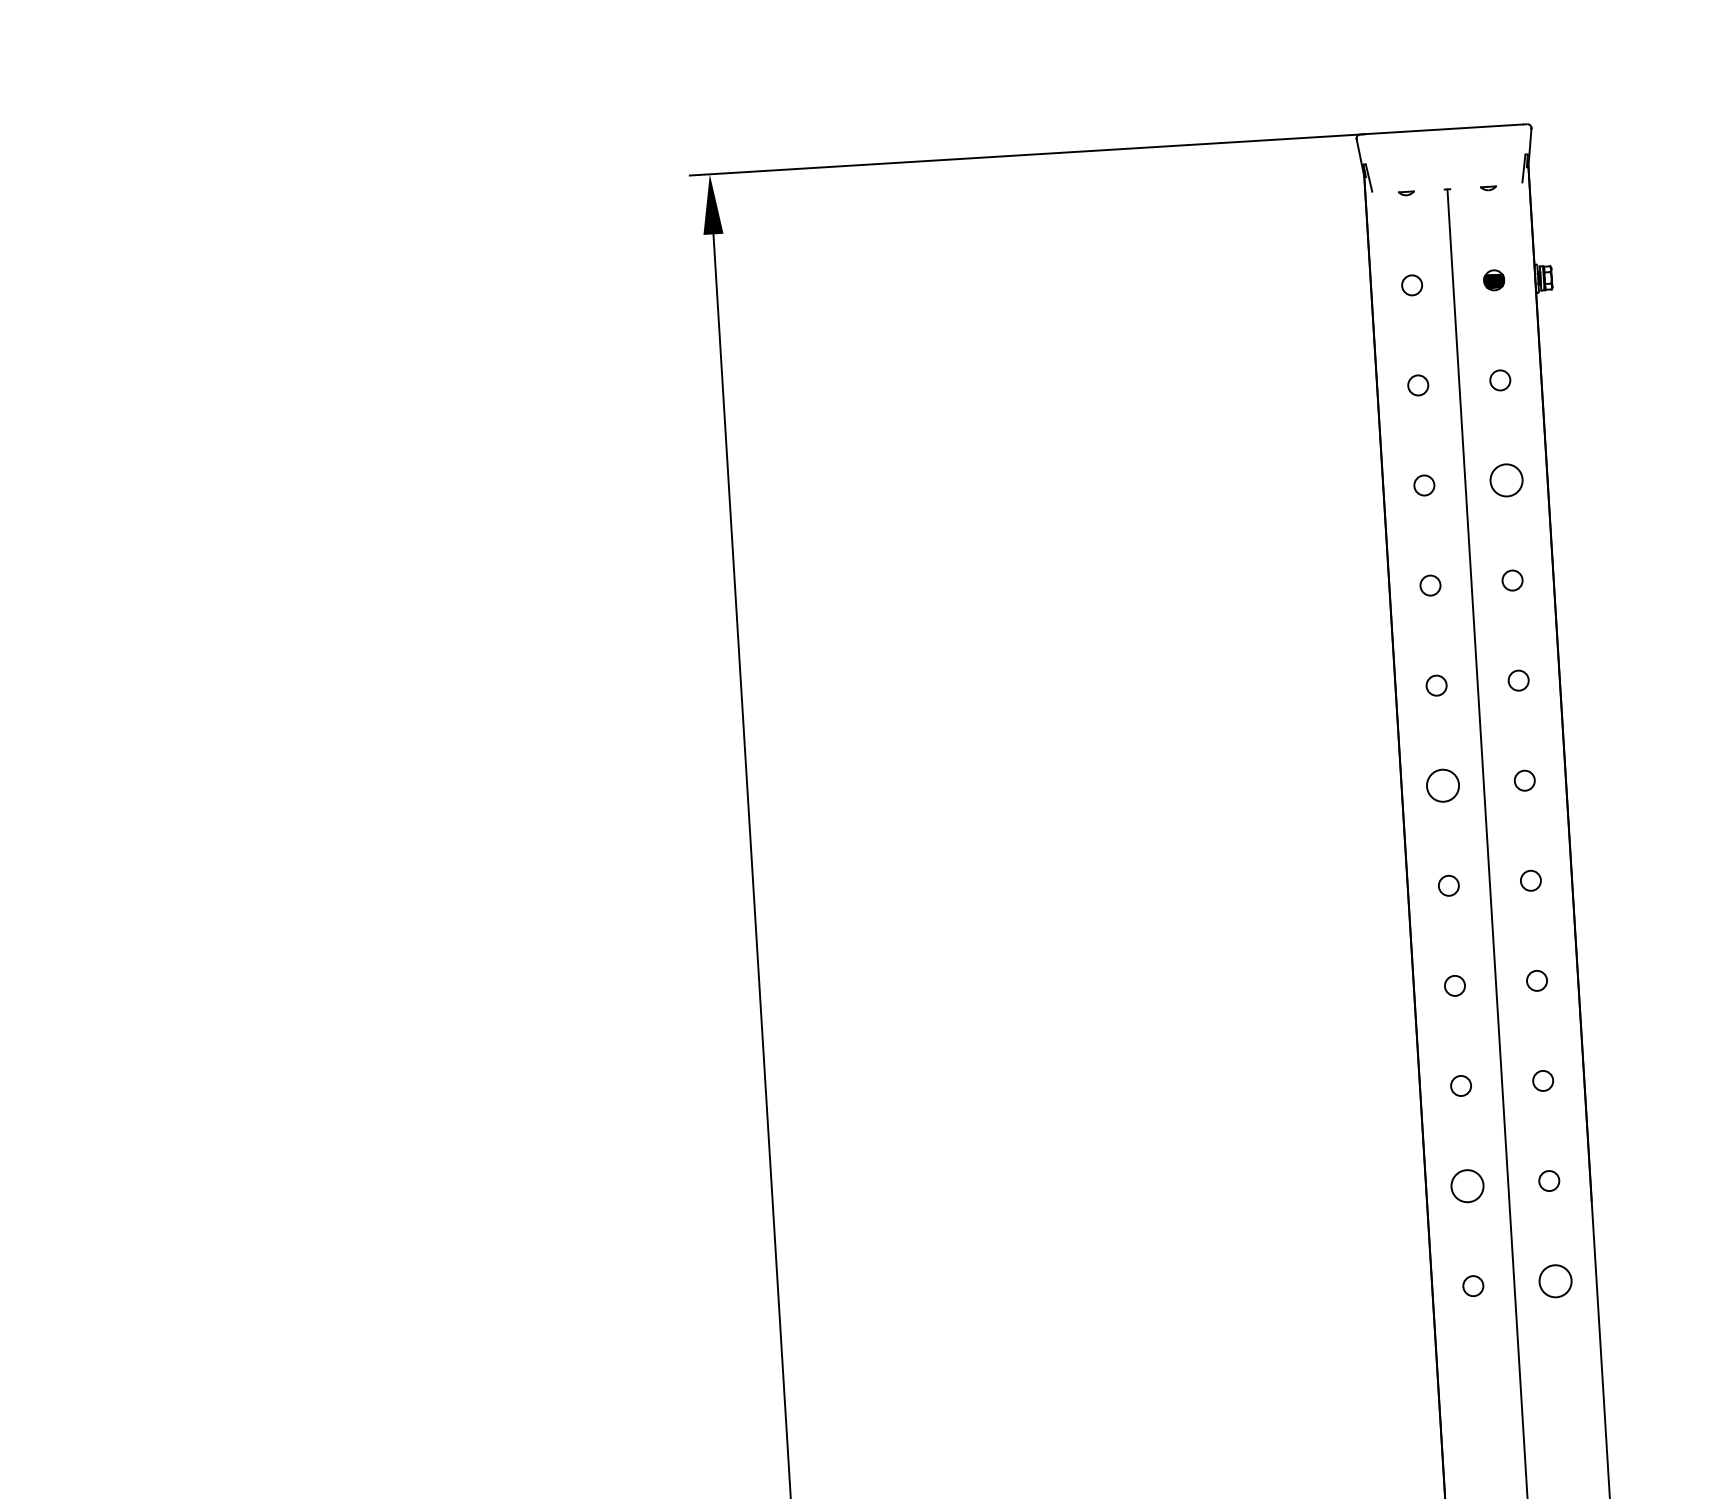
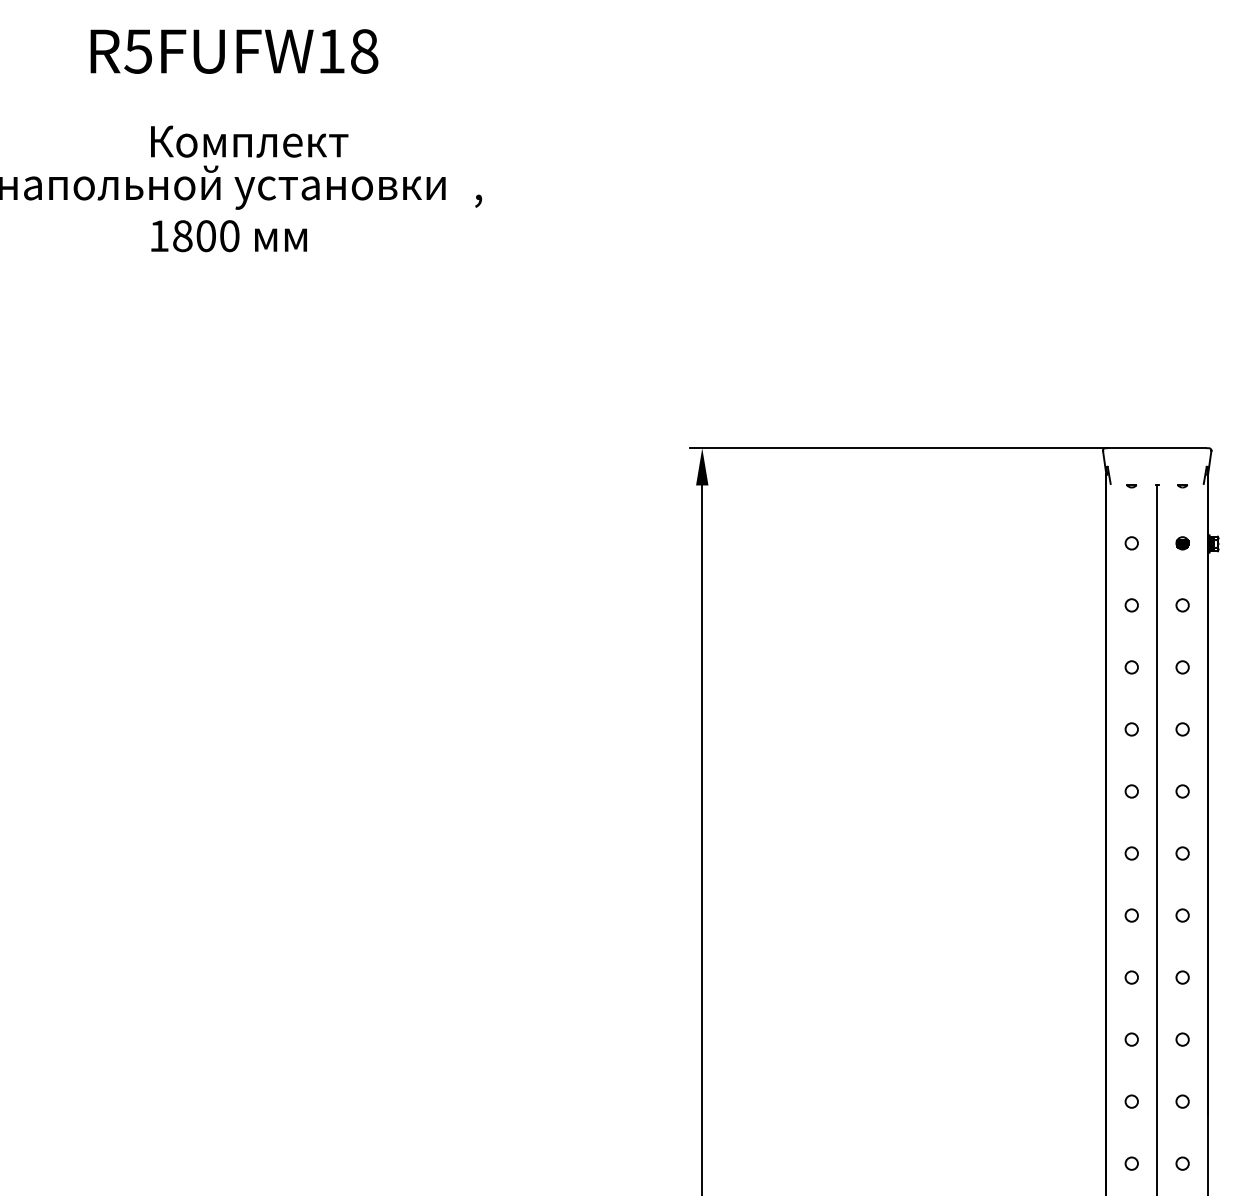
circle: (1506, 480) -> (1182, 667), size x0.62
circle: (1442, 785) -> (1131, 853), size x0.62
circle: (1466, 1185) -> (1131, 1101), size x0.62
circle: (1555, 1280) -> (1182, 1163), size x0.62

